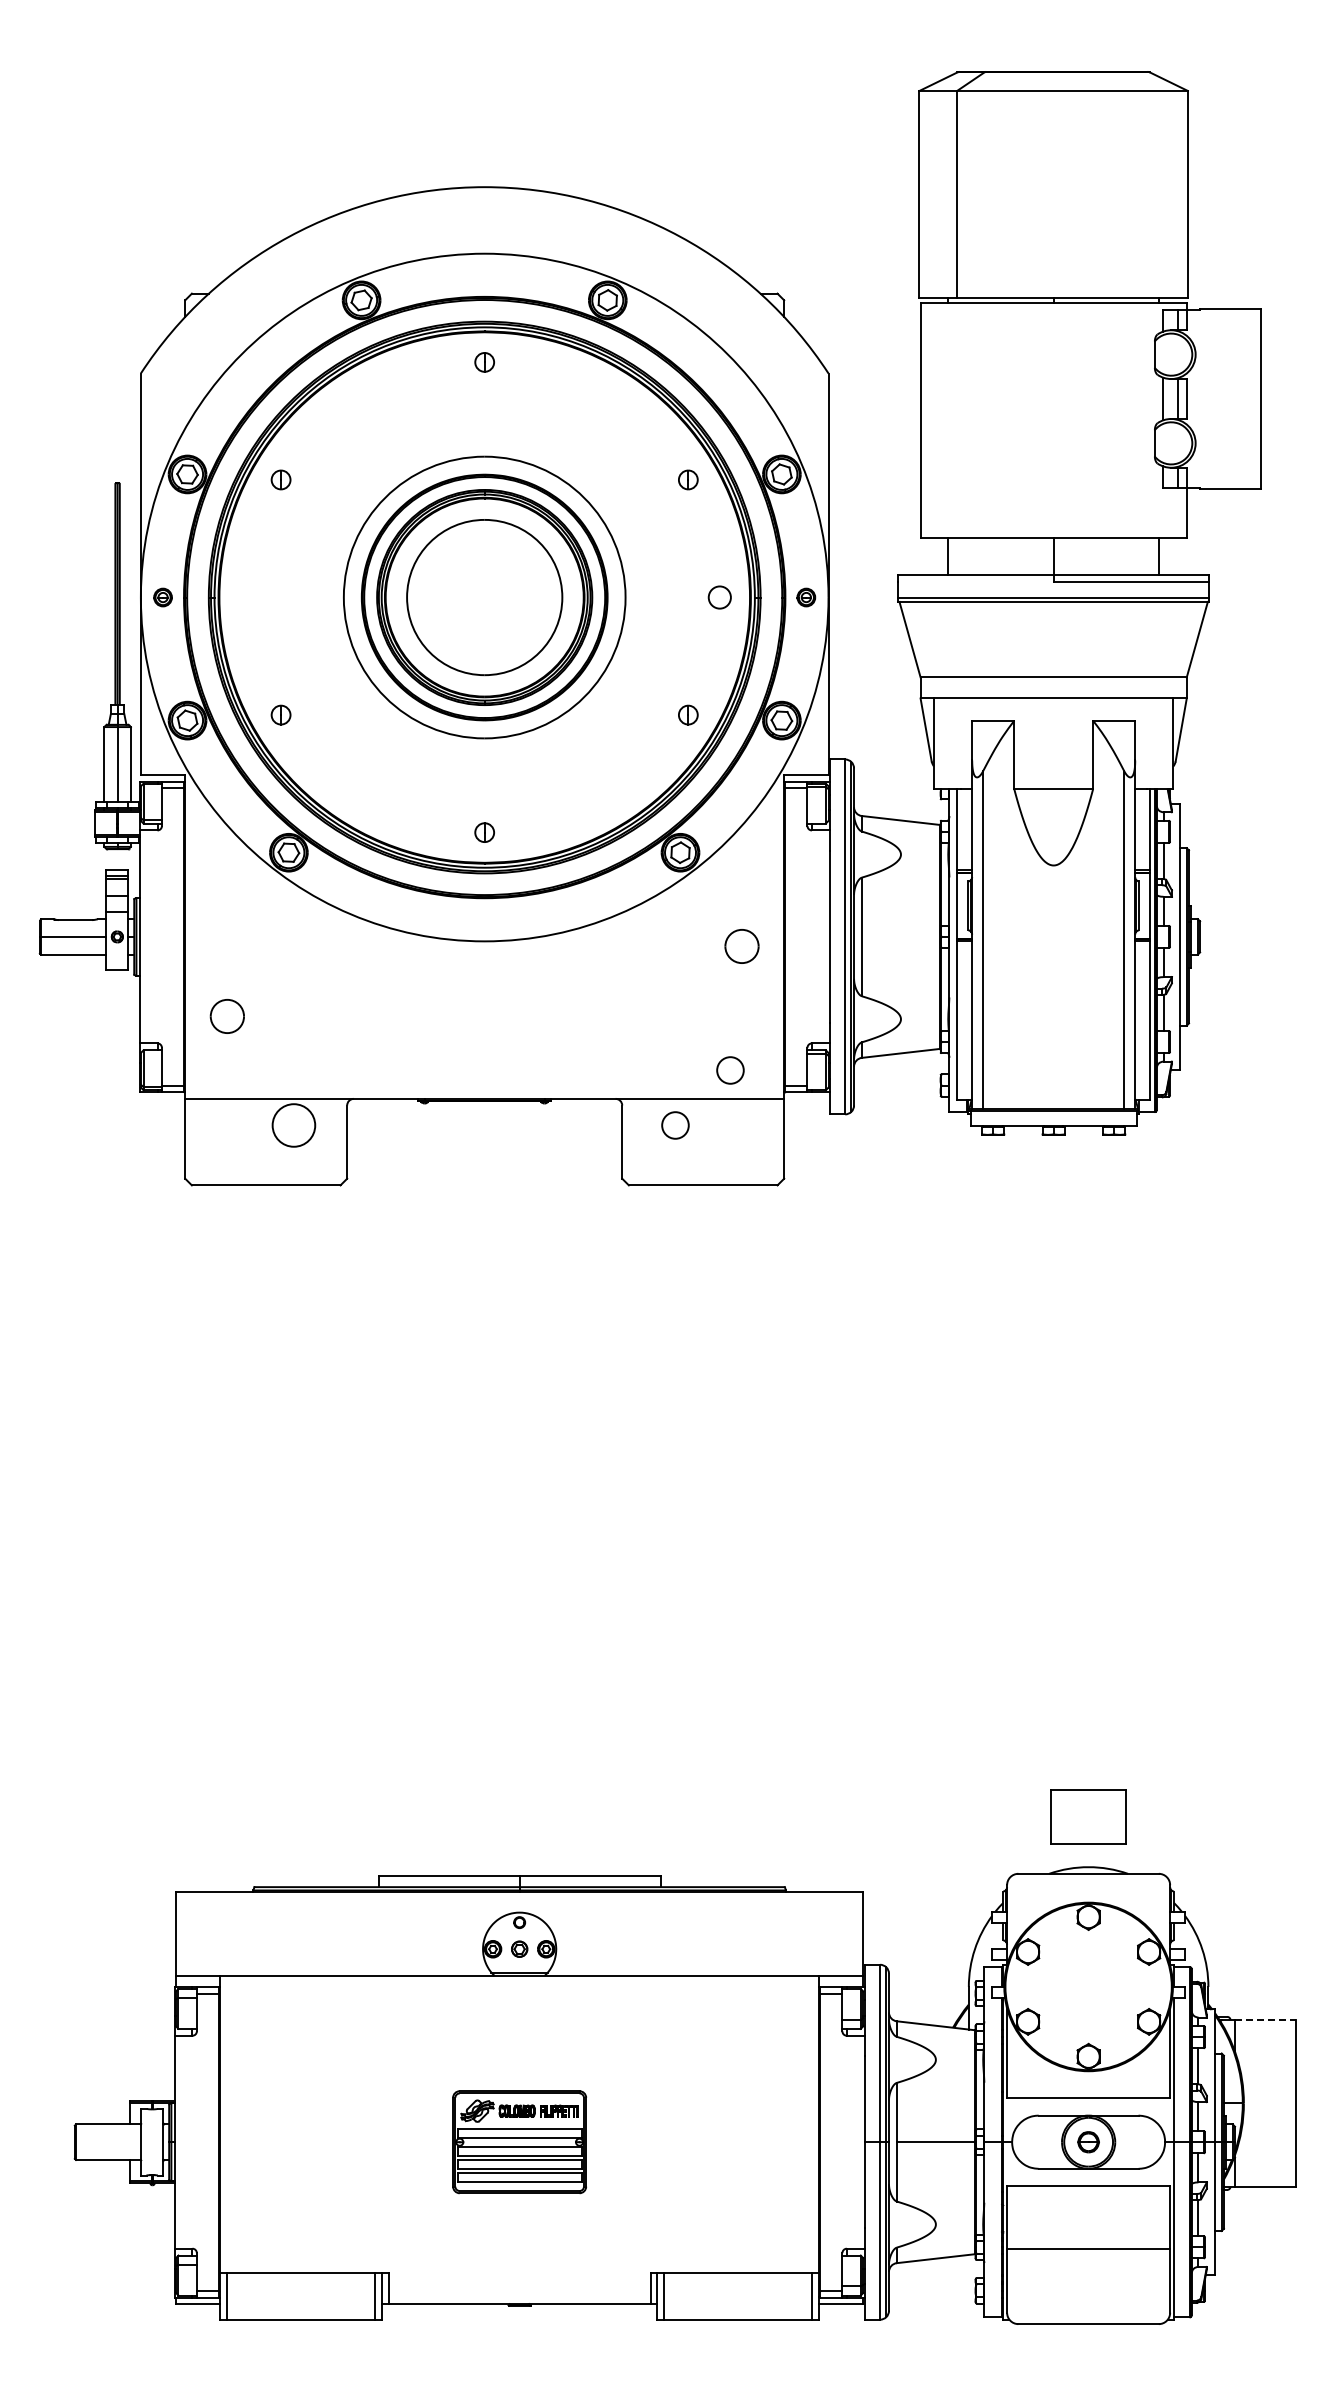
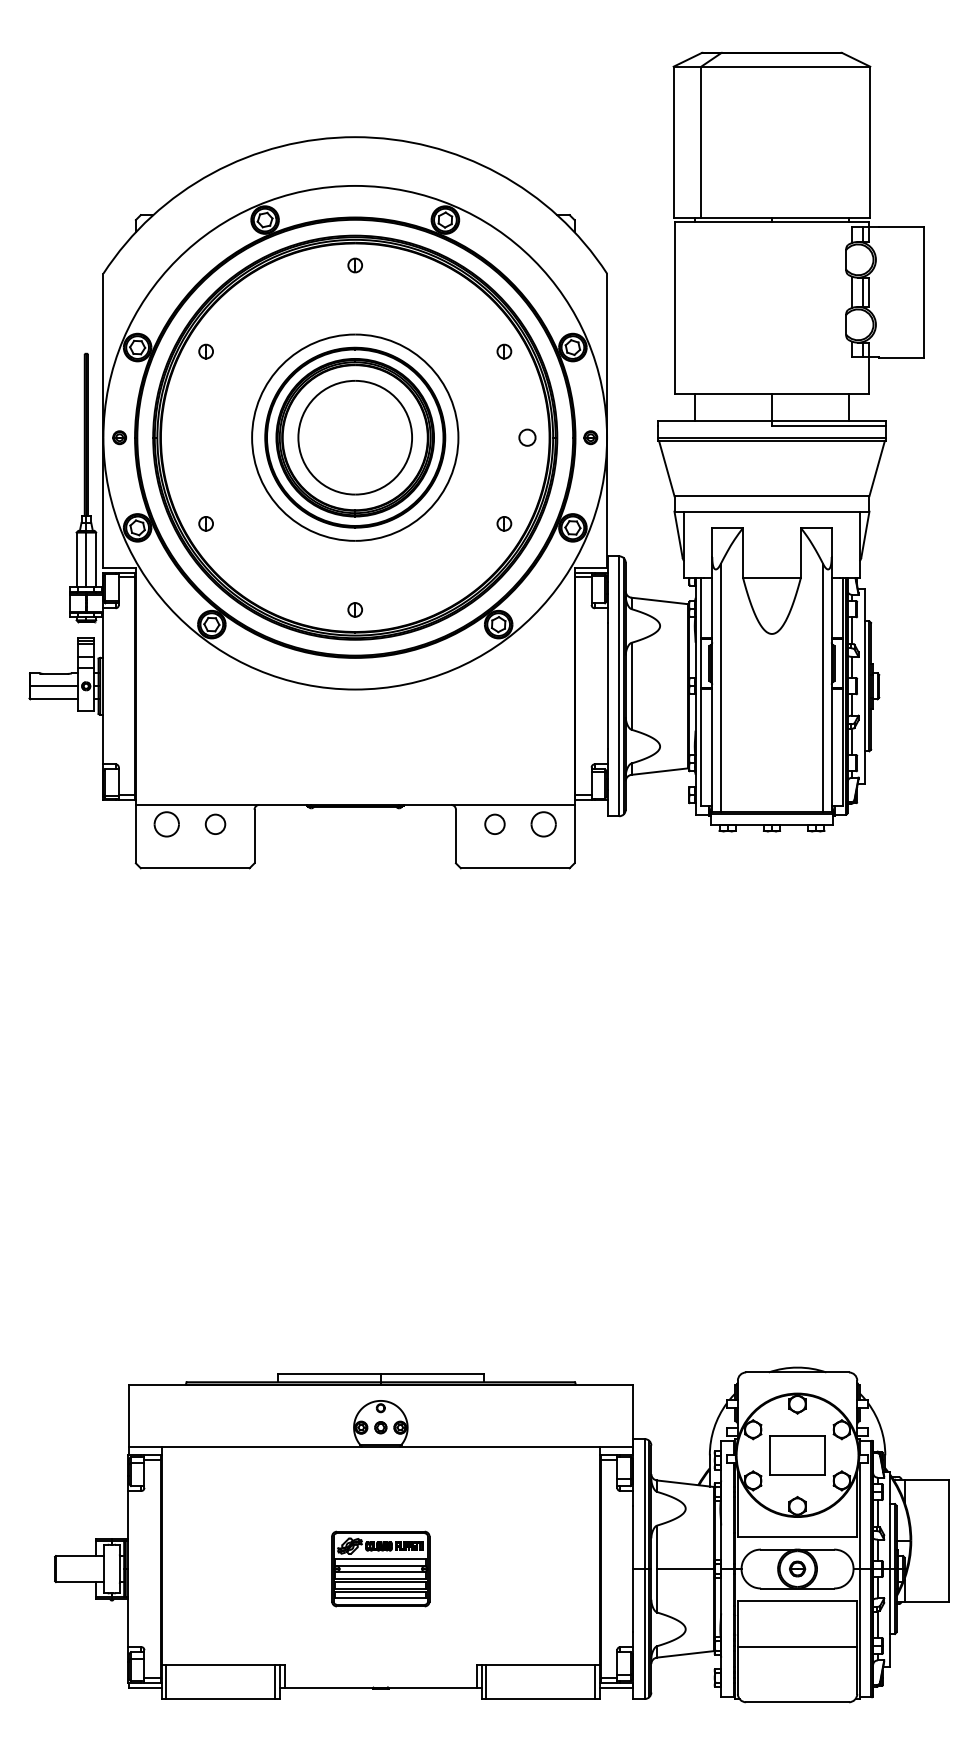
part: (741, 946) -> (543, 824), moved
part: (226, 1016) -> (166, 824), moved
circle: (730, 1070) -> (535, 784), removed
circle: (293, 1125) -> (215, 824), size x0.62
part: (1088, 1816) -> (797, 1454), moved
line: (1265, 2020) -> (927, 1479), dashed -> solid

